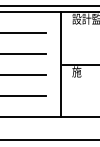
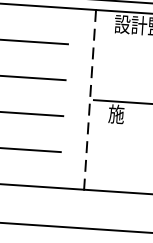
line: (60, 64) -> (89, 99), solid -> dashed

